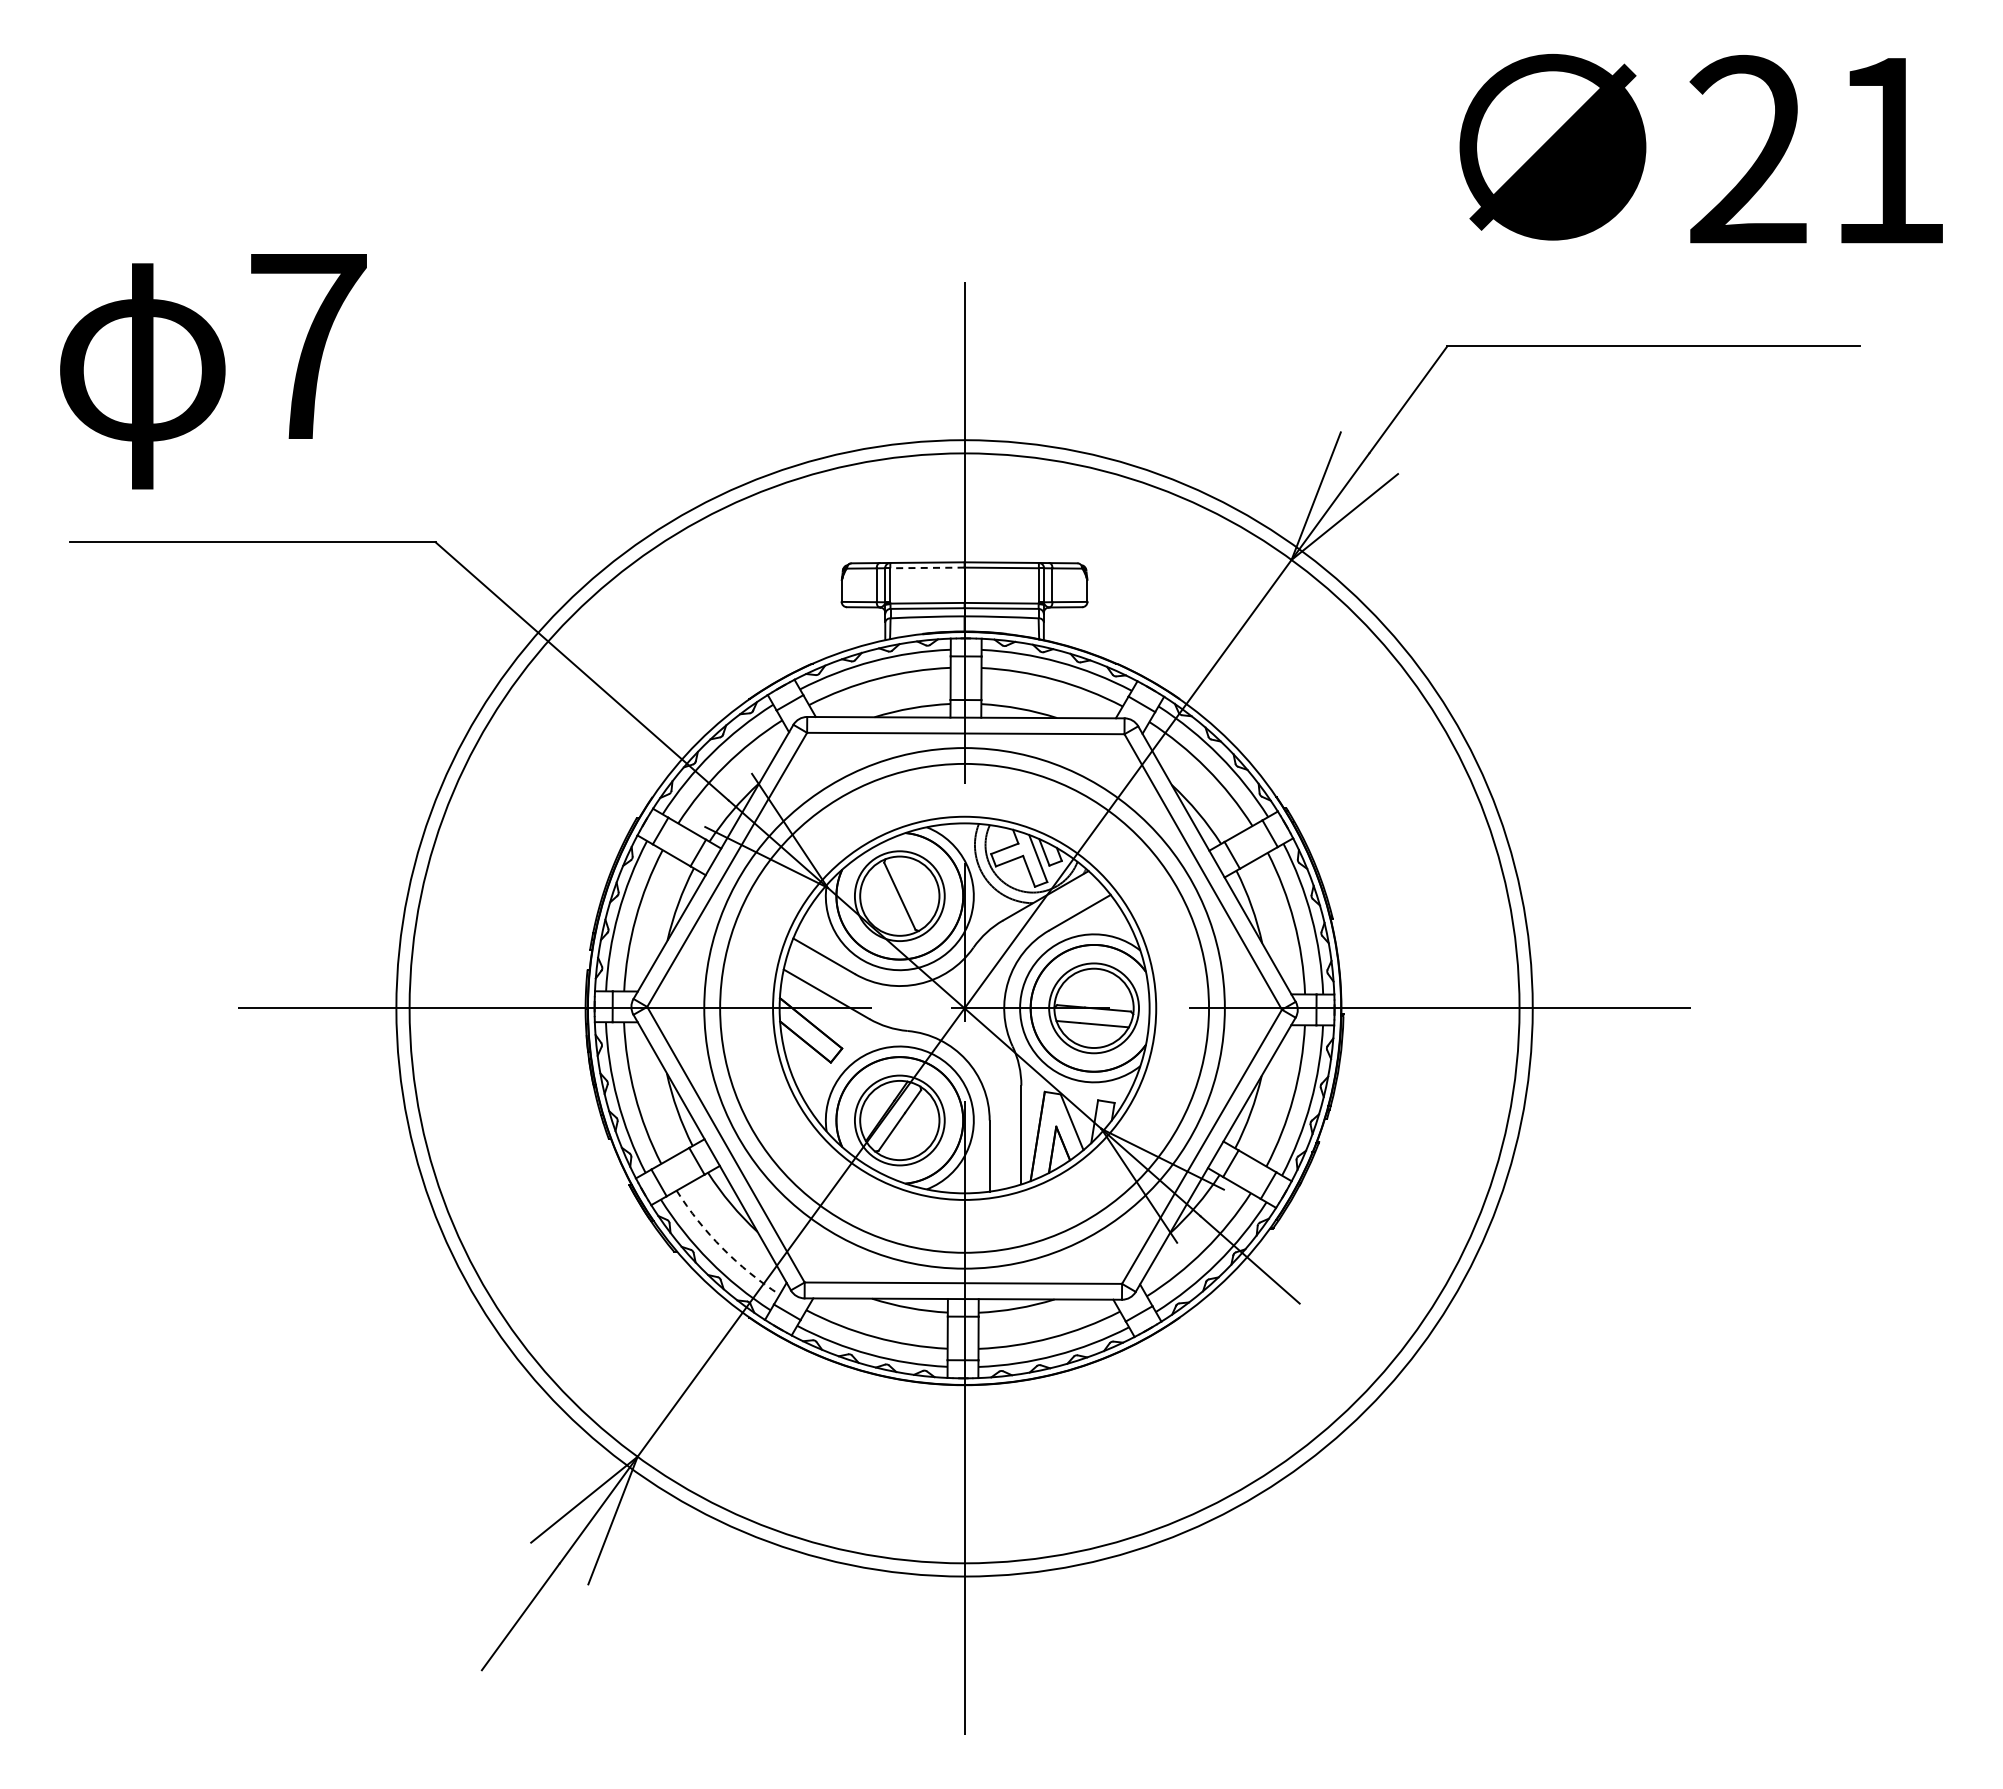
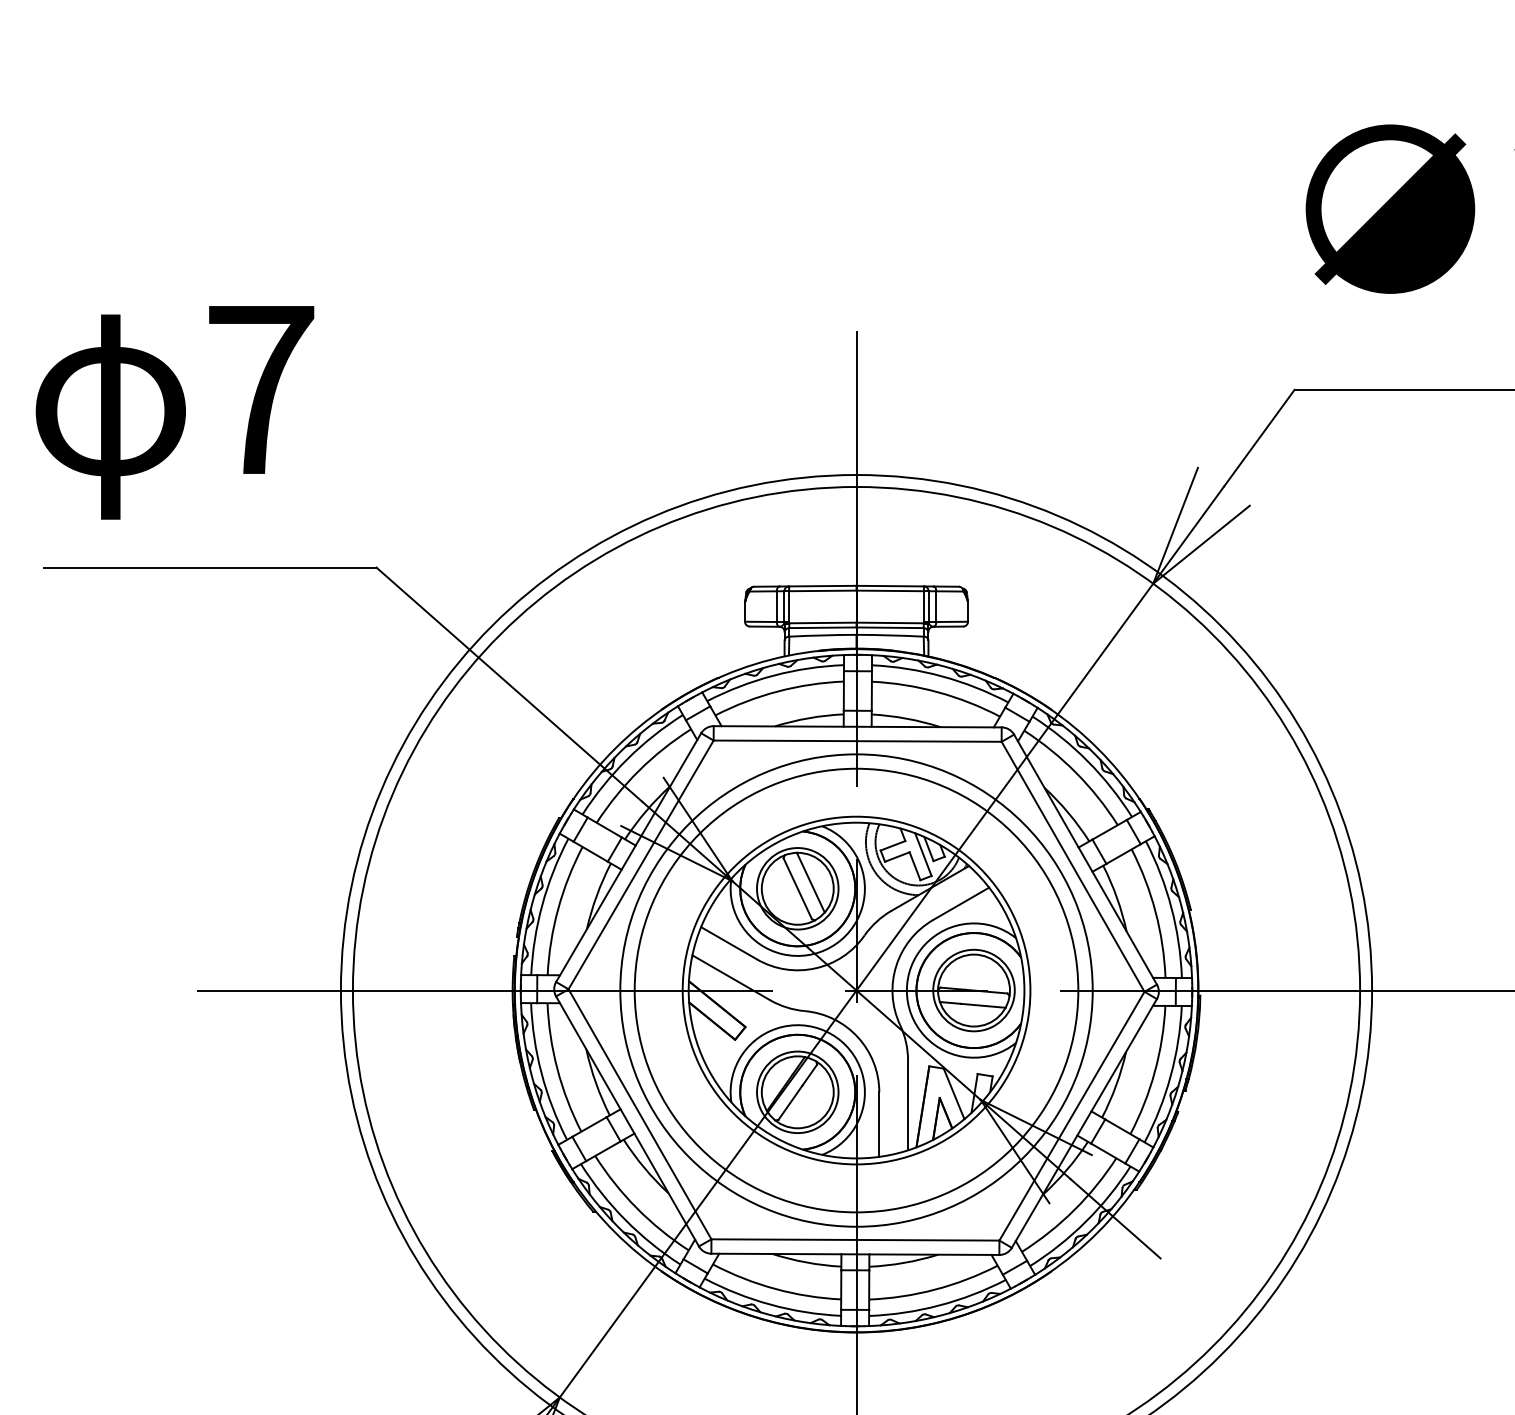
line: (926, 567) -> (821, 590), dashed -> solid
line: (913, 889) -> (810, 882), added
arc: (722, 1248) -> (636, 1208), dashed -> solid

